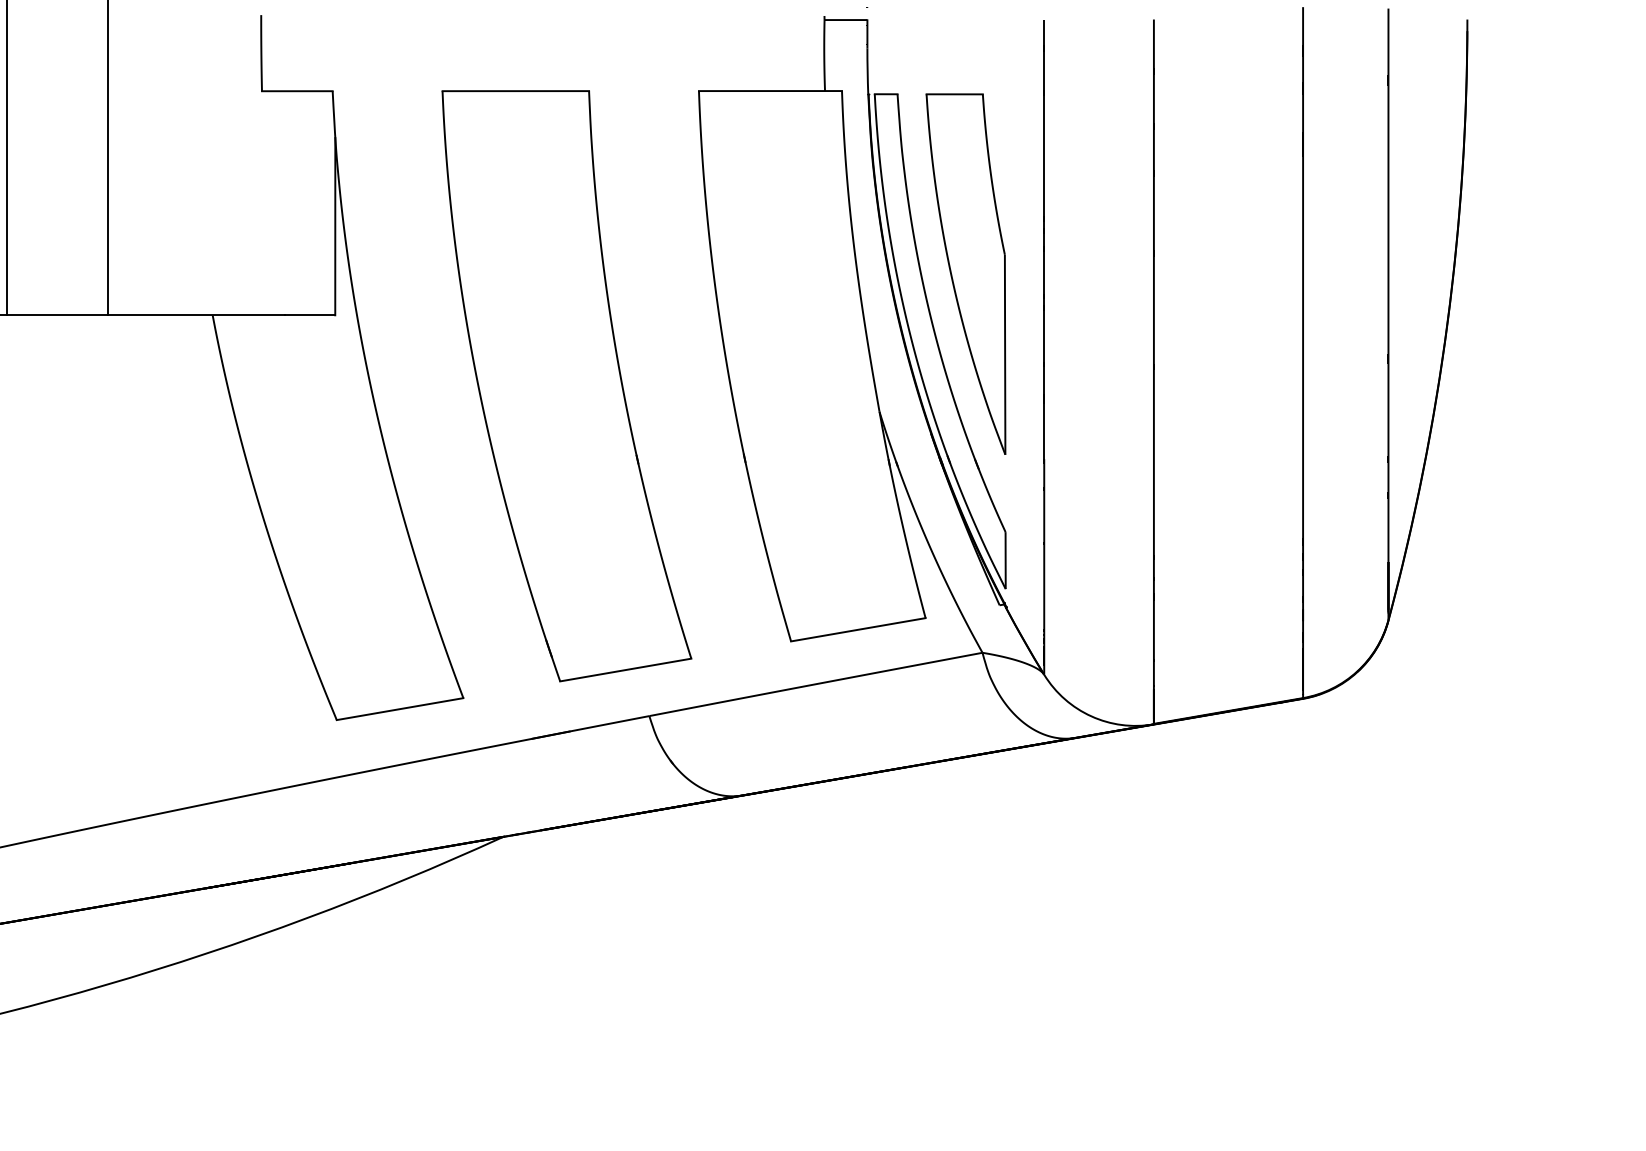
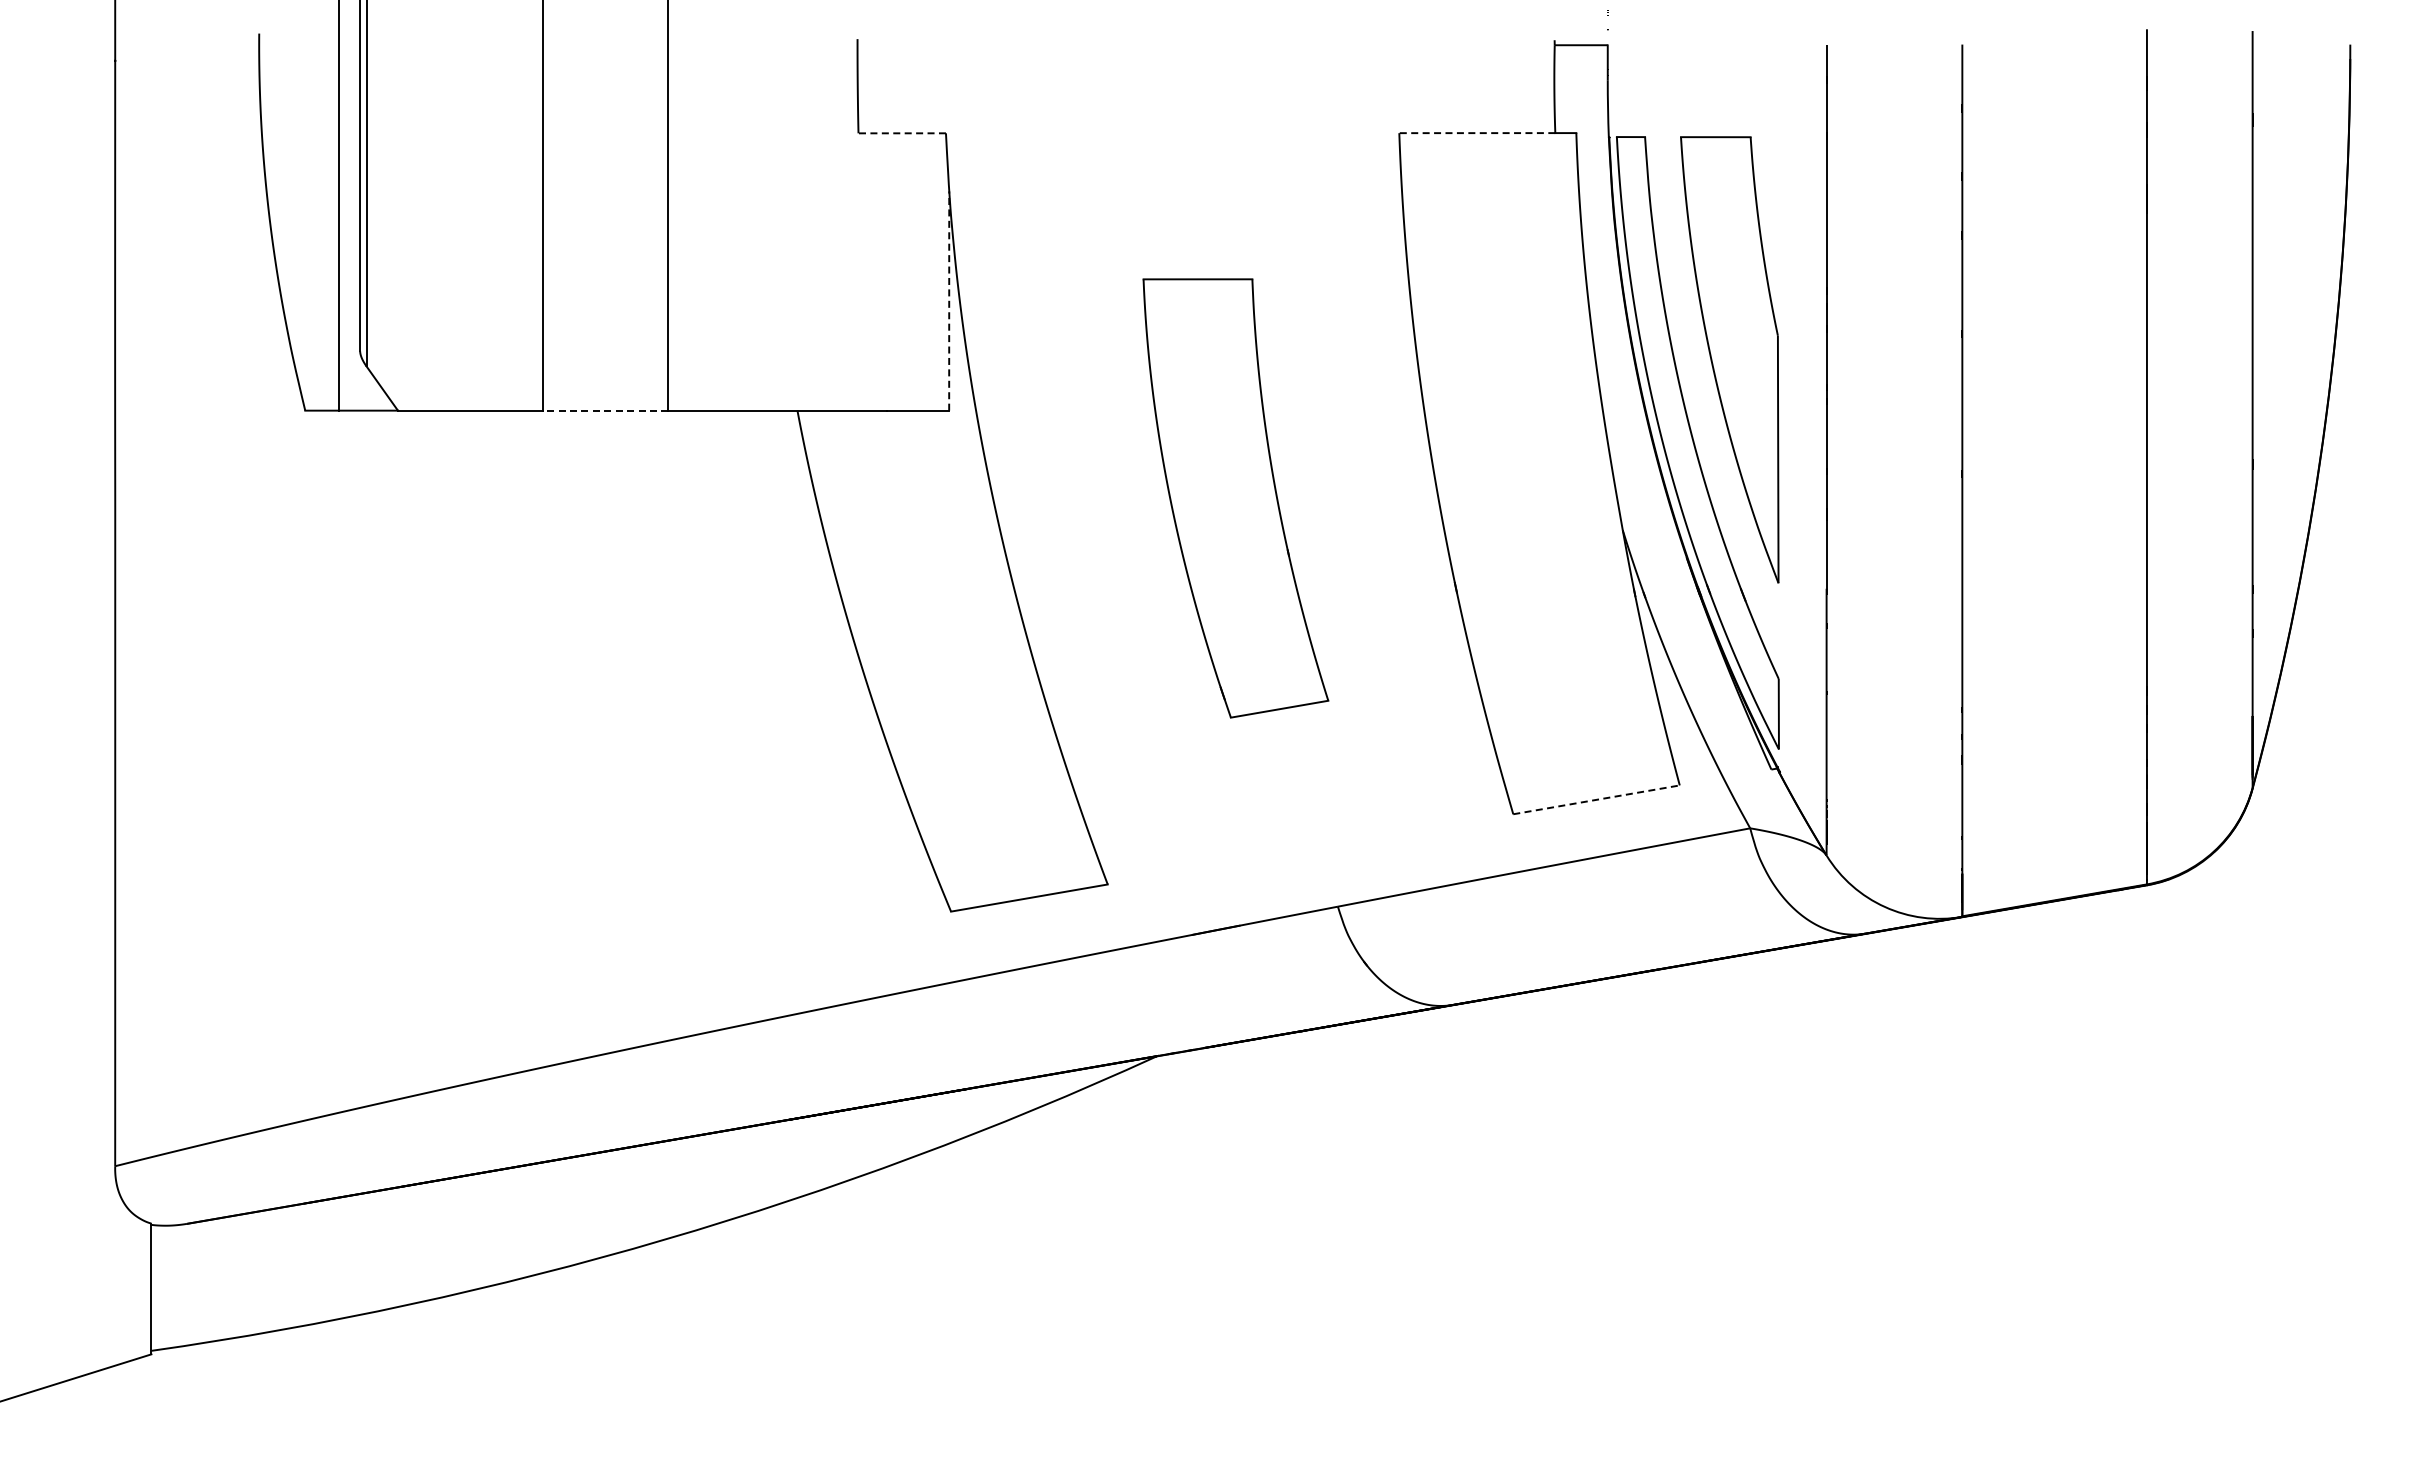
line: (297, 91) -> (902, 133), solid -> dashed
line: (761, 91) -> (1476, 133), solid -> dashed
line: (335, 227) -> (949, 301), solid -> dashed
line: (57, 315) -> (605, 410), solid -> dashed
part: (566, 386) -> (1235, 498), size x0.6
line: (859, 629) -> (1597, 799), solid -> dashed

